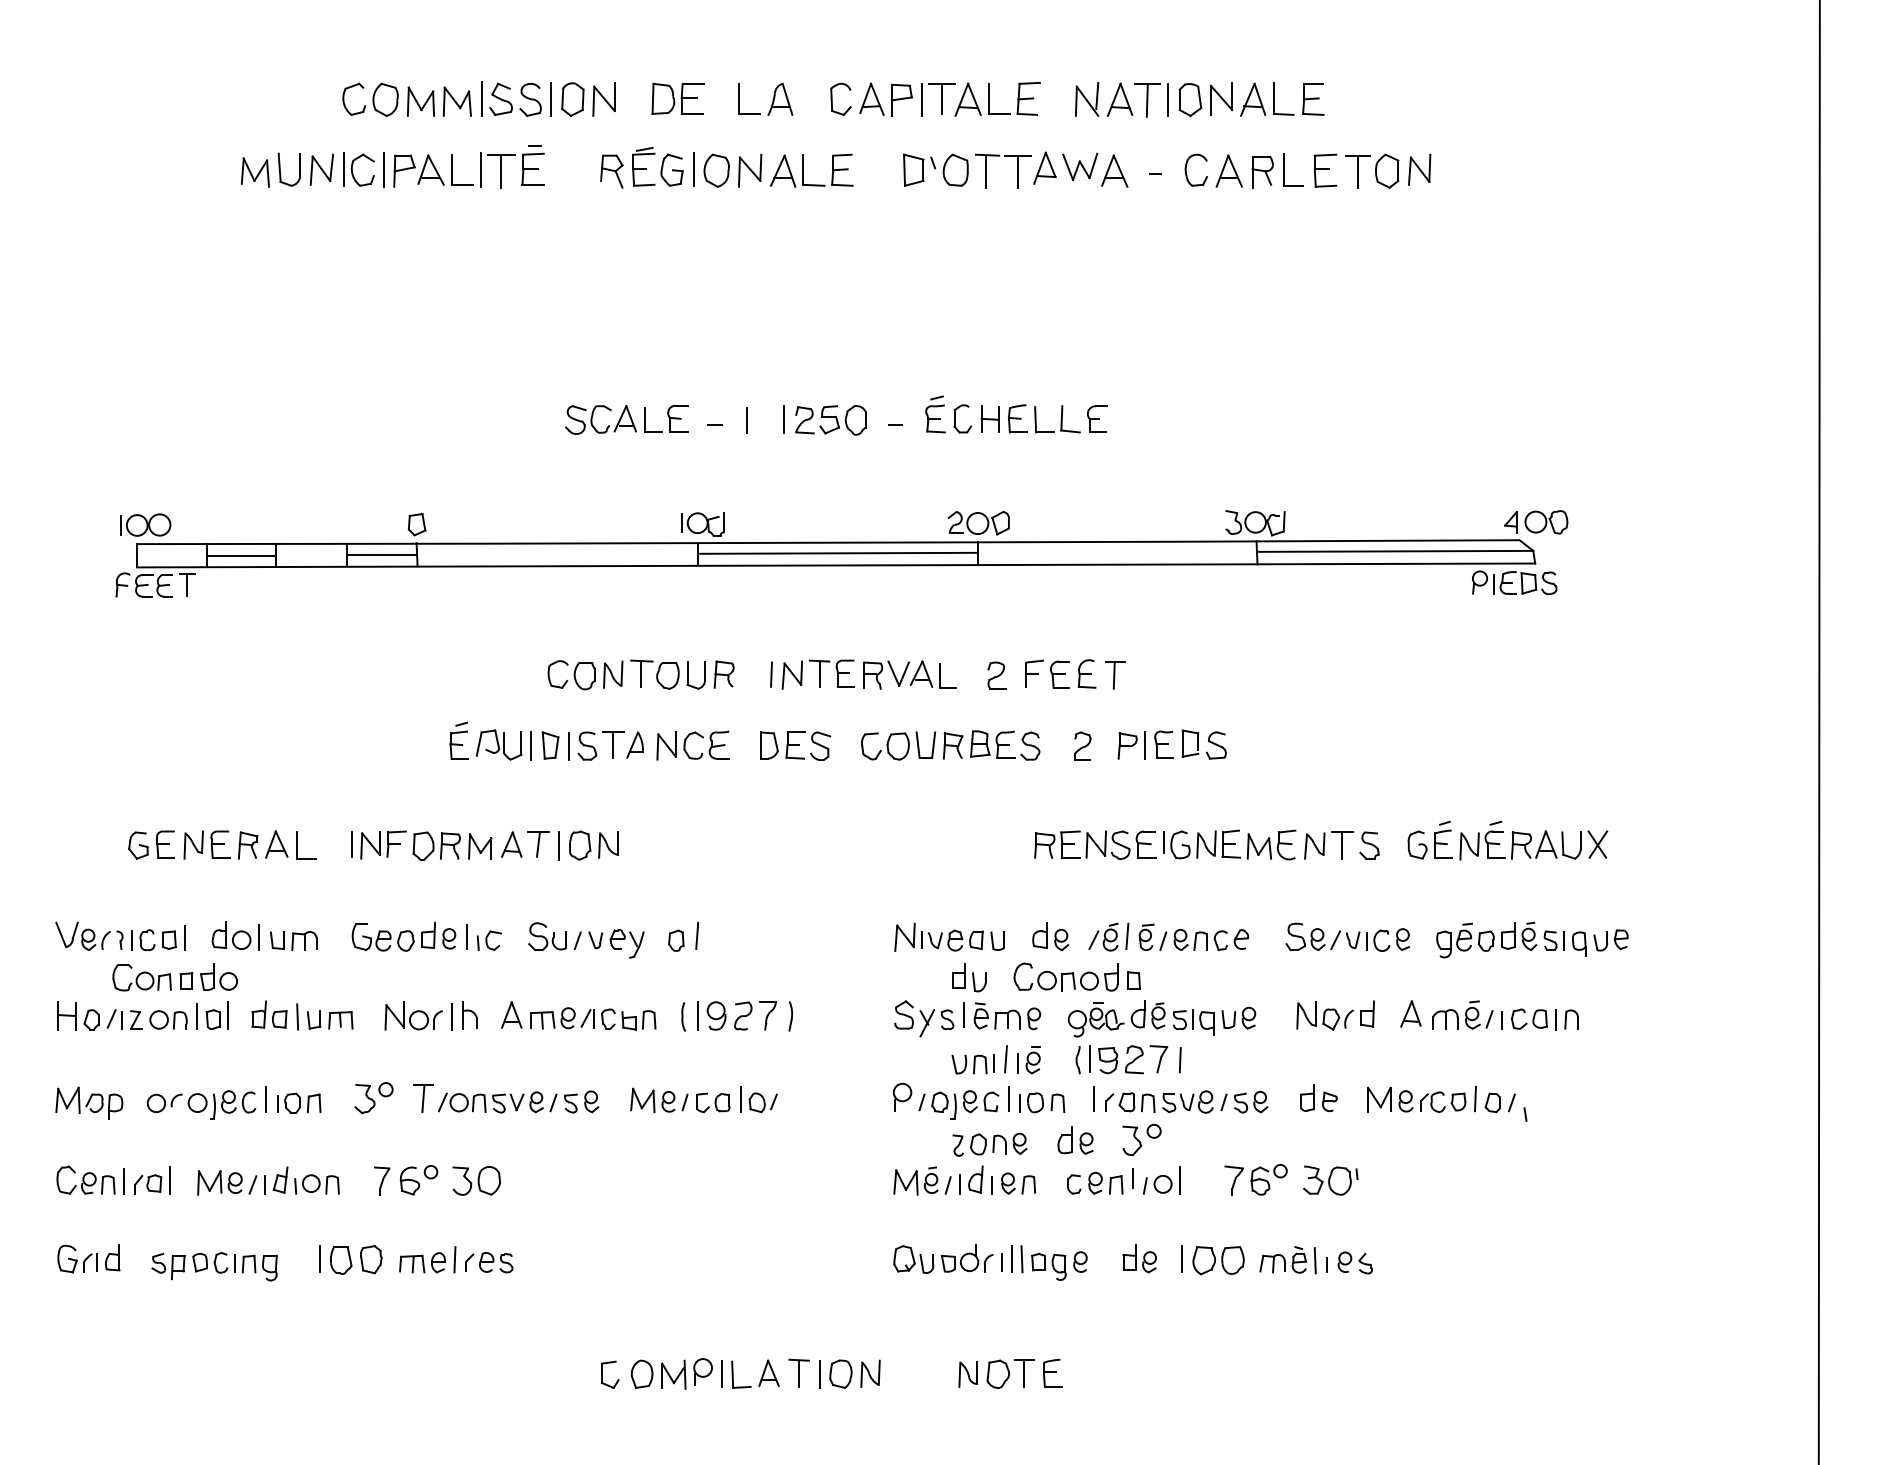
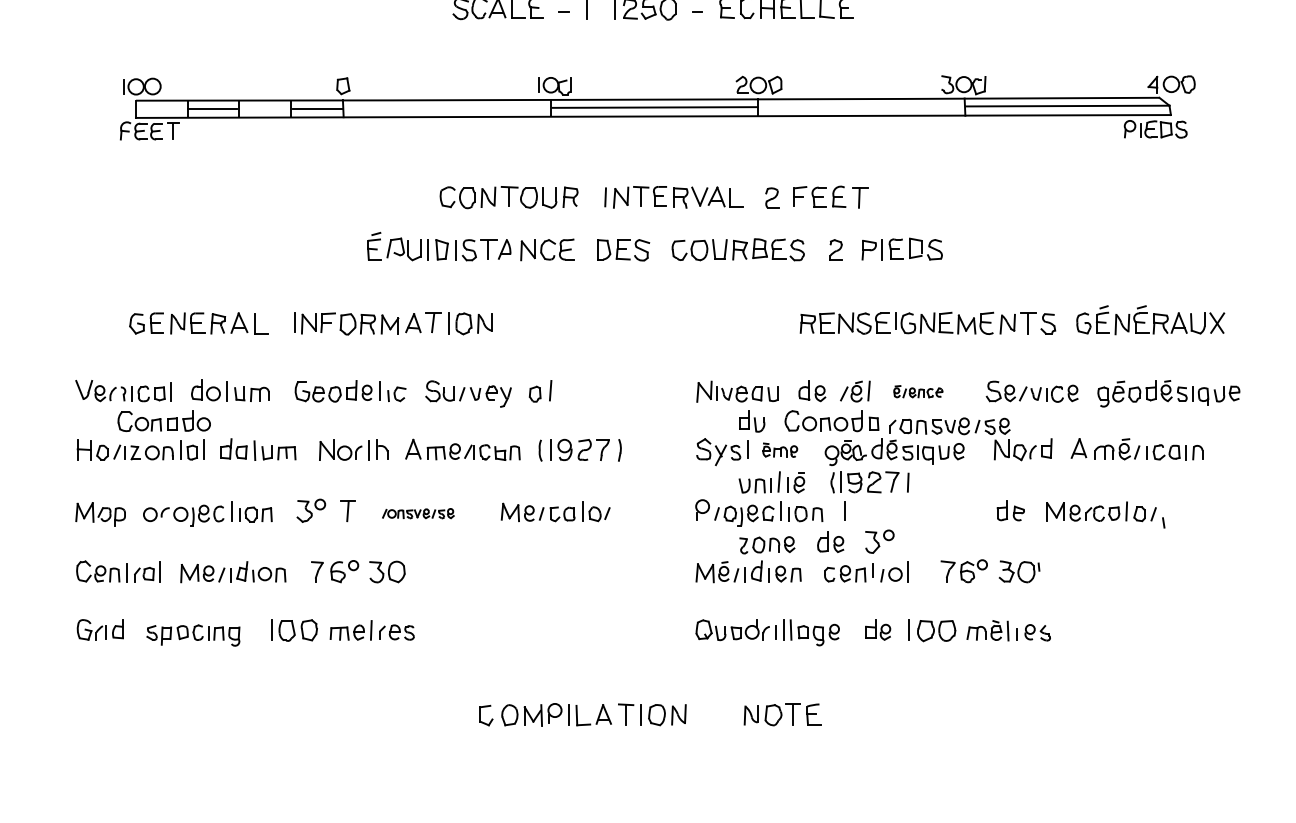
part: (1193, 936) -> (917, 391), size x0.6
part: (1007, 1016) -> (780, 450), size x0.7
part: (518, 1101) -> (418, 513), size x0.6
part: (1186, 1101) -> (949, 425), moved

